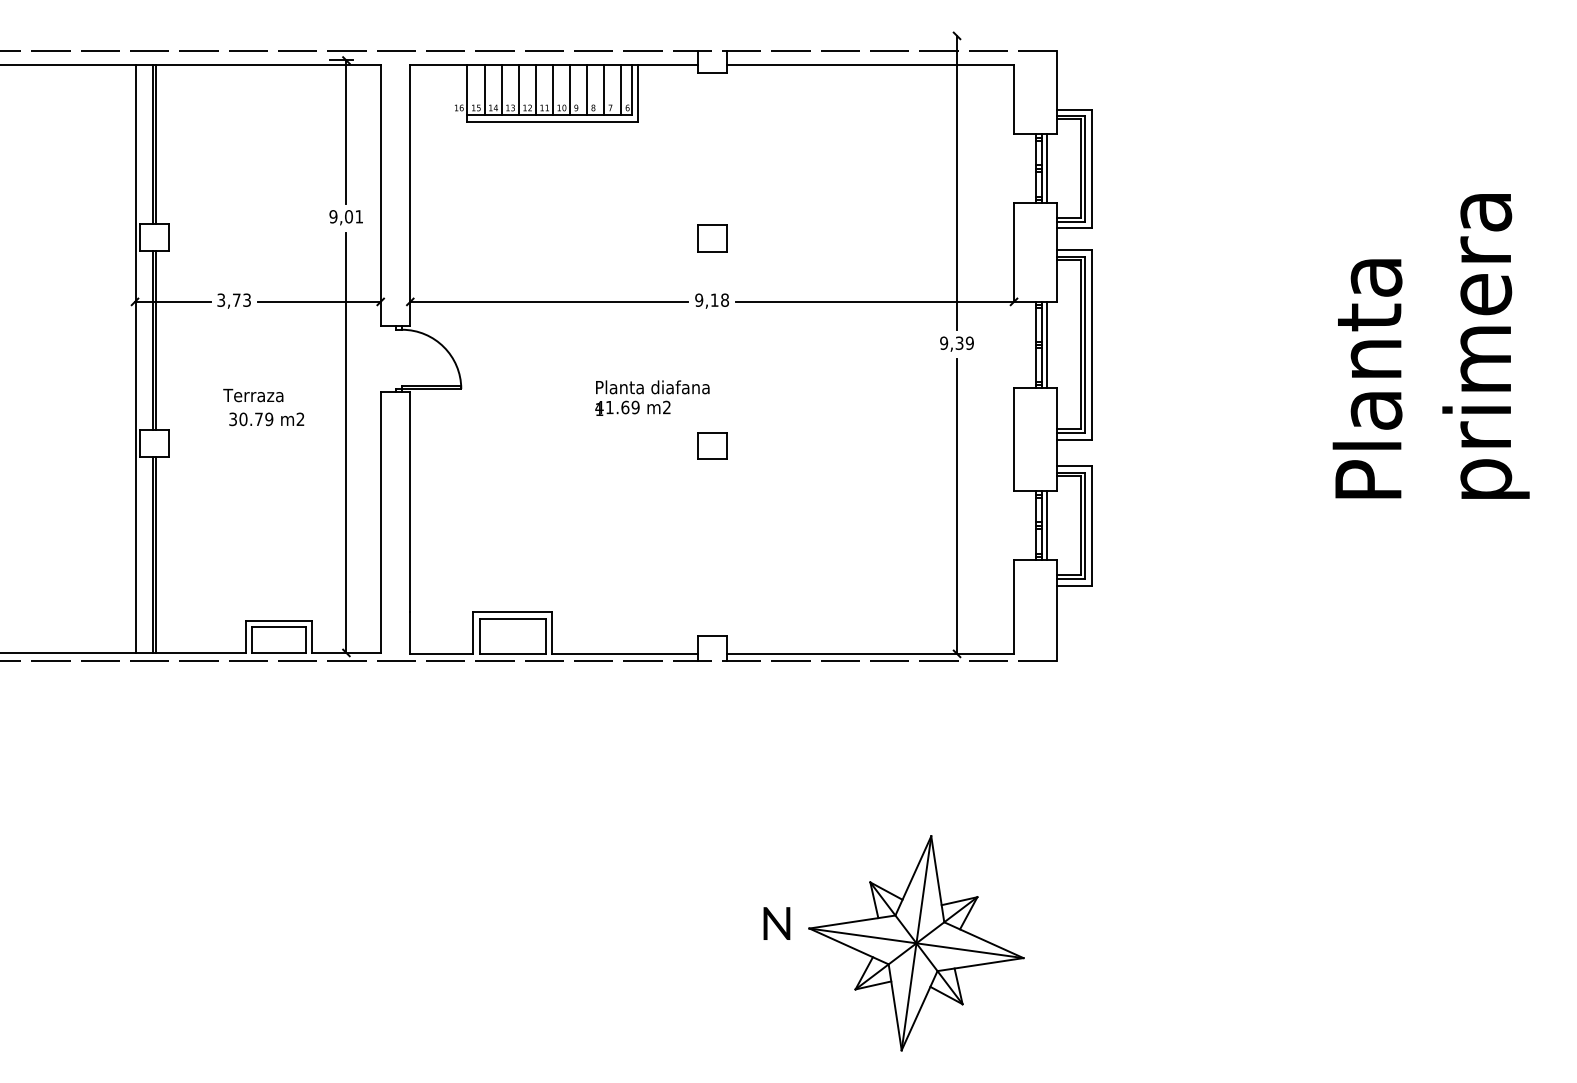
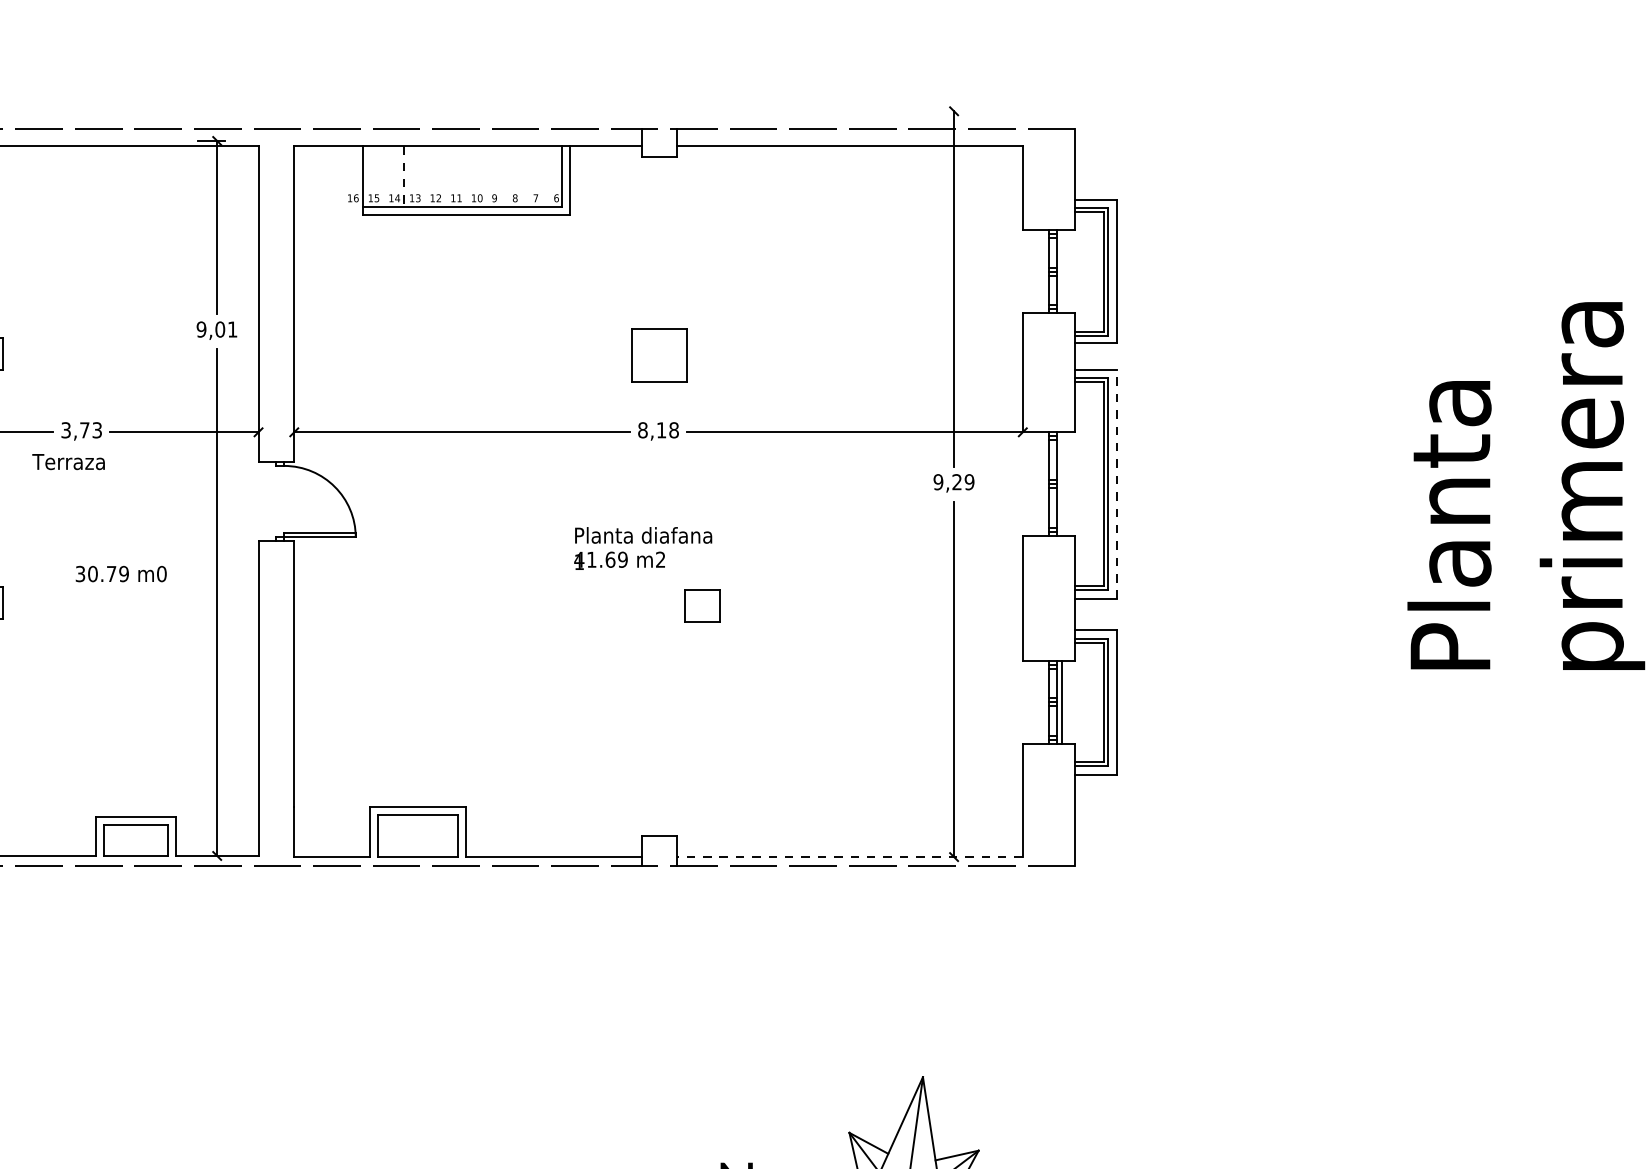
line: (484, 89) -> (383, 175), removed
line: (518, 89) -> (424, 175), removed
line: (535, 89) -> (445, 175), removed
line: (552, 89) -> (465, 175), removed
line: (570, 89) -> (487, 175), removed
line: (587, 89) -> (508, 175), removed
line: (604, 89) -> (528, 175), removed
line: (621, 89) -> (549, 175), removed
line: (501, 90) -> (404, 177), solid -> dashed
line: (1046, 168) -> (1062, 271), removed
part: (712, 238) -> (658, 355), size x1.6
text: (699, 299) -> (643, 429), 9,18 -> 8,18
text: (959, 343) -> (957, 482), 9,39 -> 9,29
line: (1046, 344) -> (1062, 483), removed
line: (1091, 345) -> (1116, 484), solid -> dashed
text: (253, 395) -> (68, 461), moved
text: (652, 397) -> (643, 547), moved
text: (300, 419) -> (161, 574), m2 -> m0
part: (712, 445) -> (702, 605), moved
line: (870, 653) -> (849, 856), solid -> dashed

